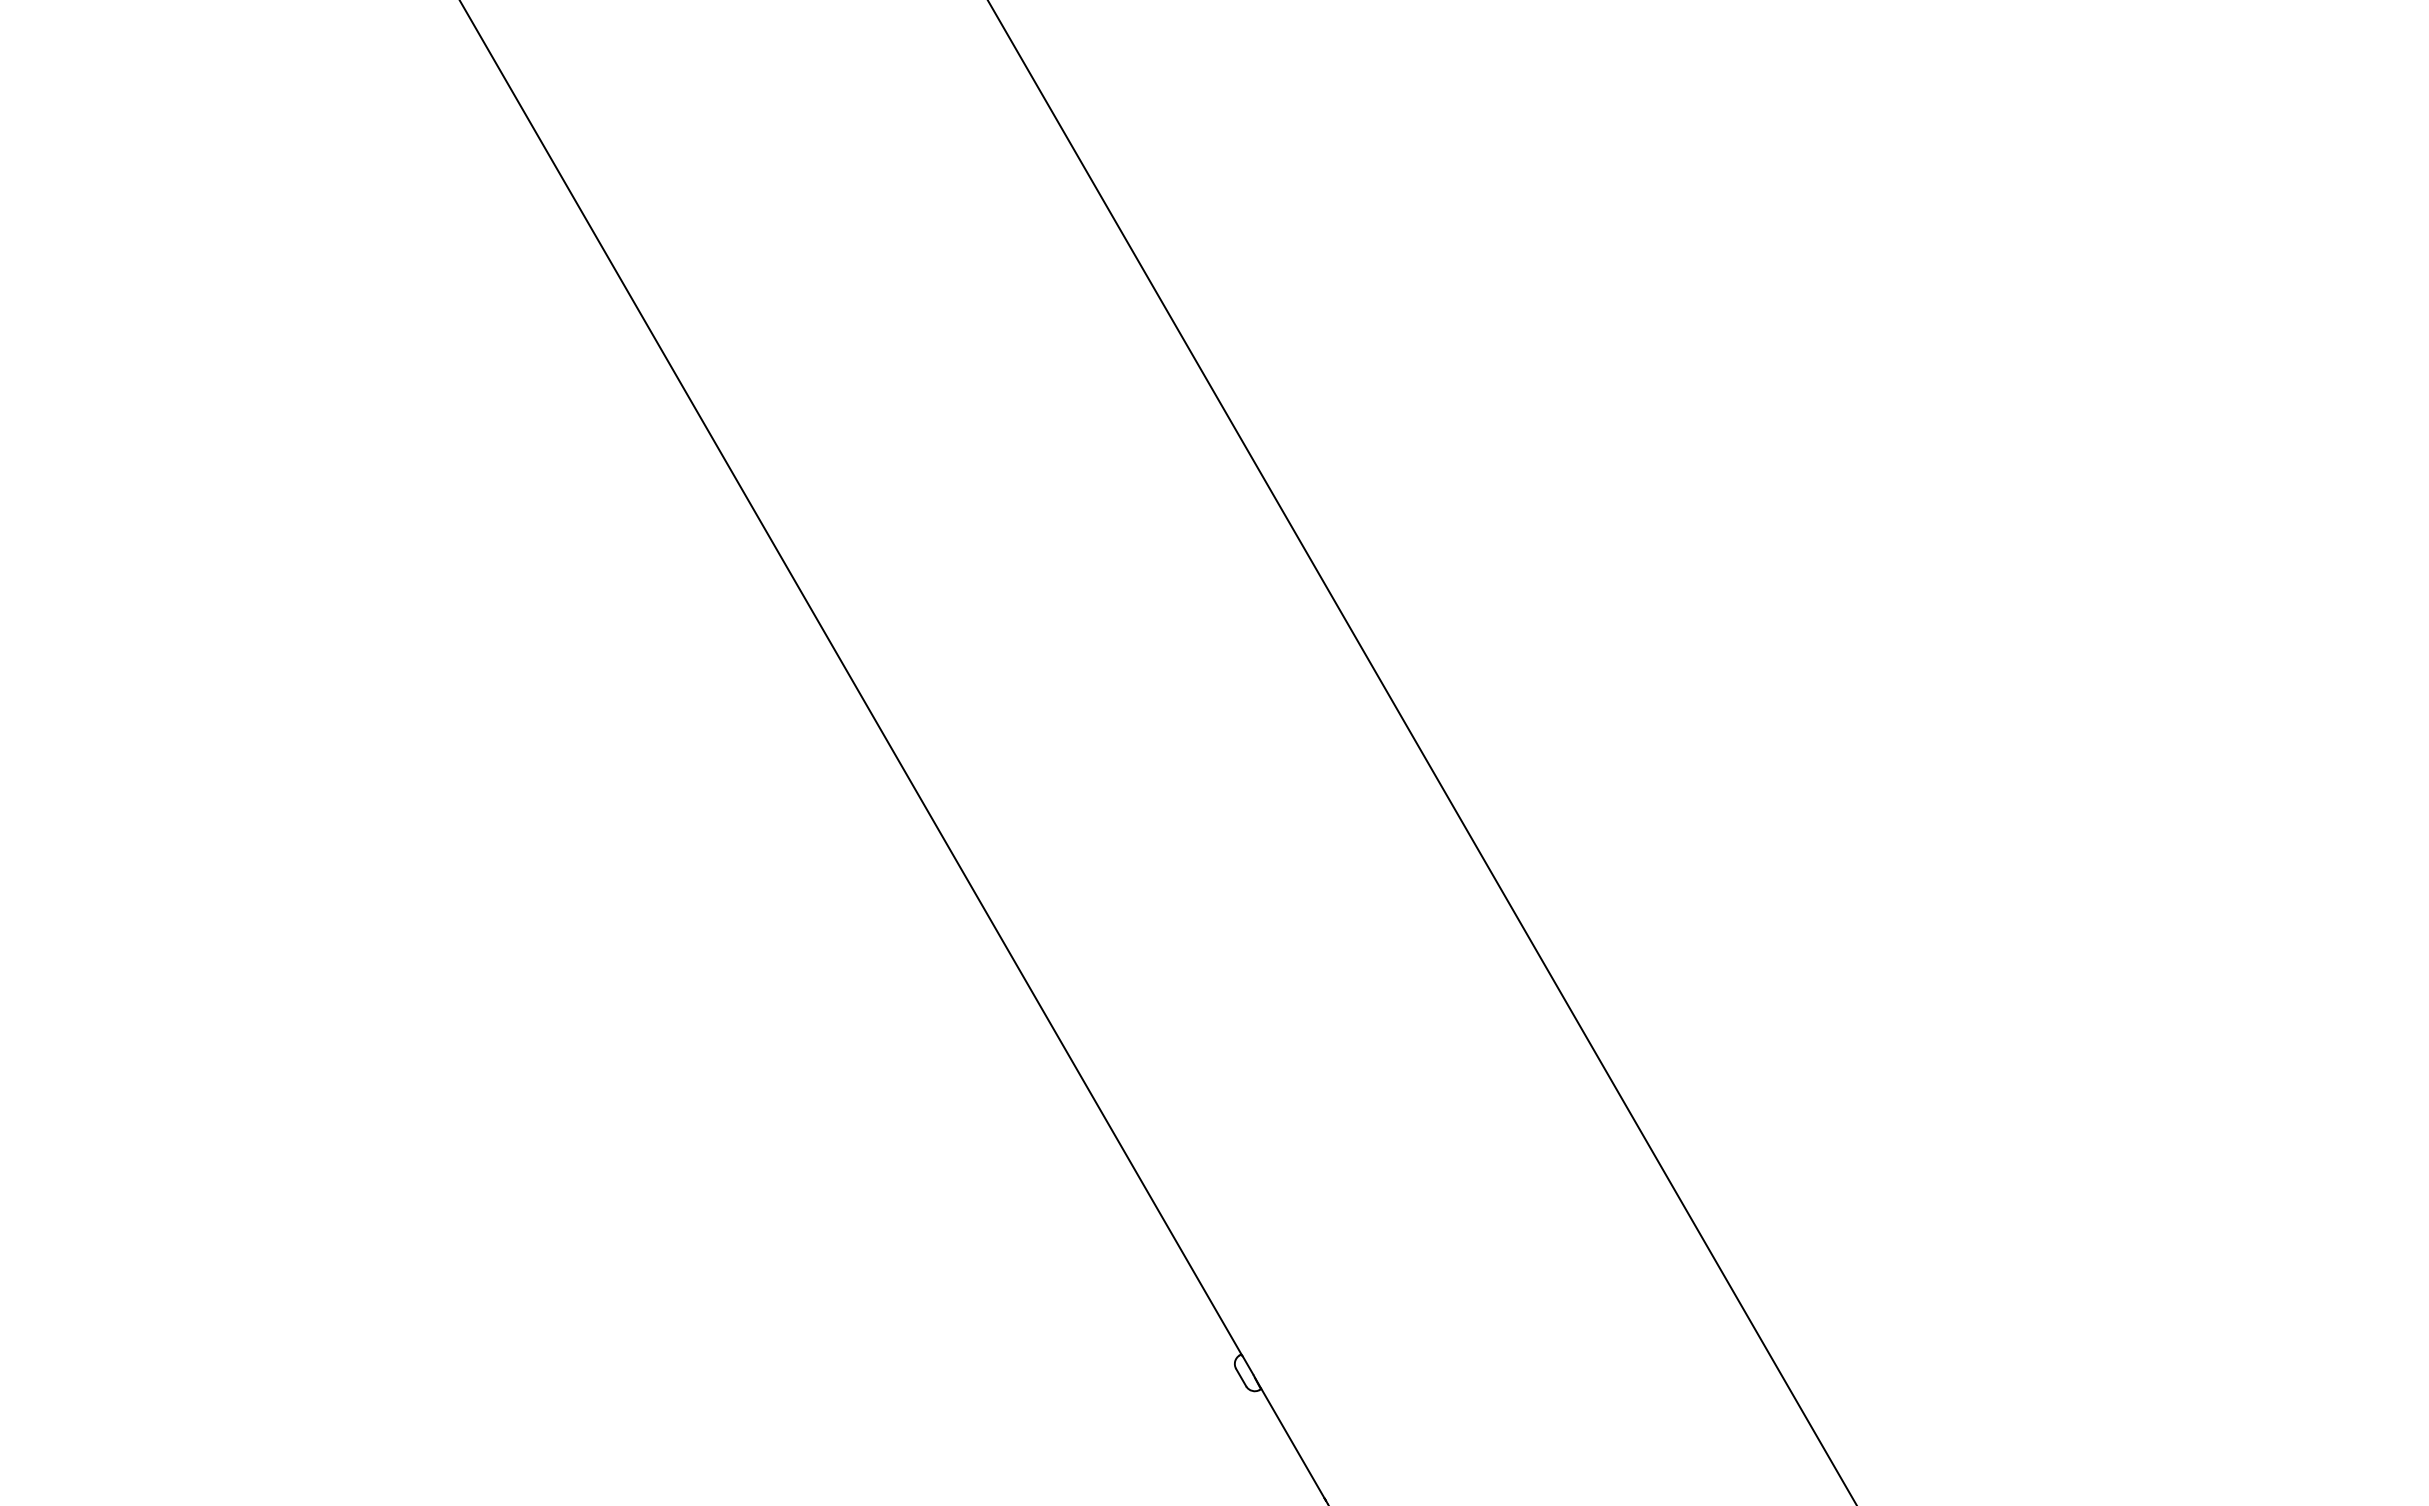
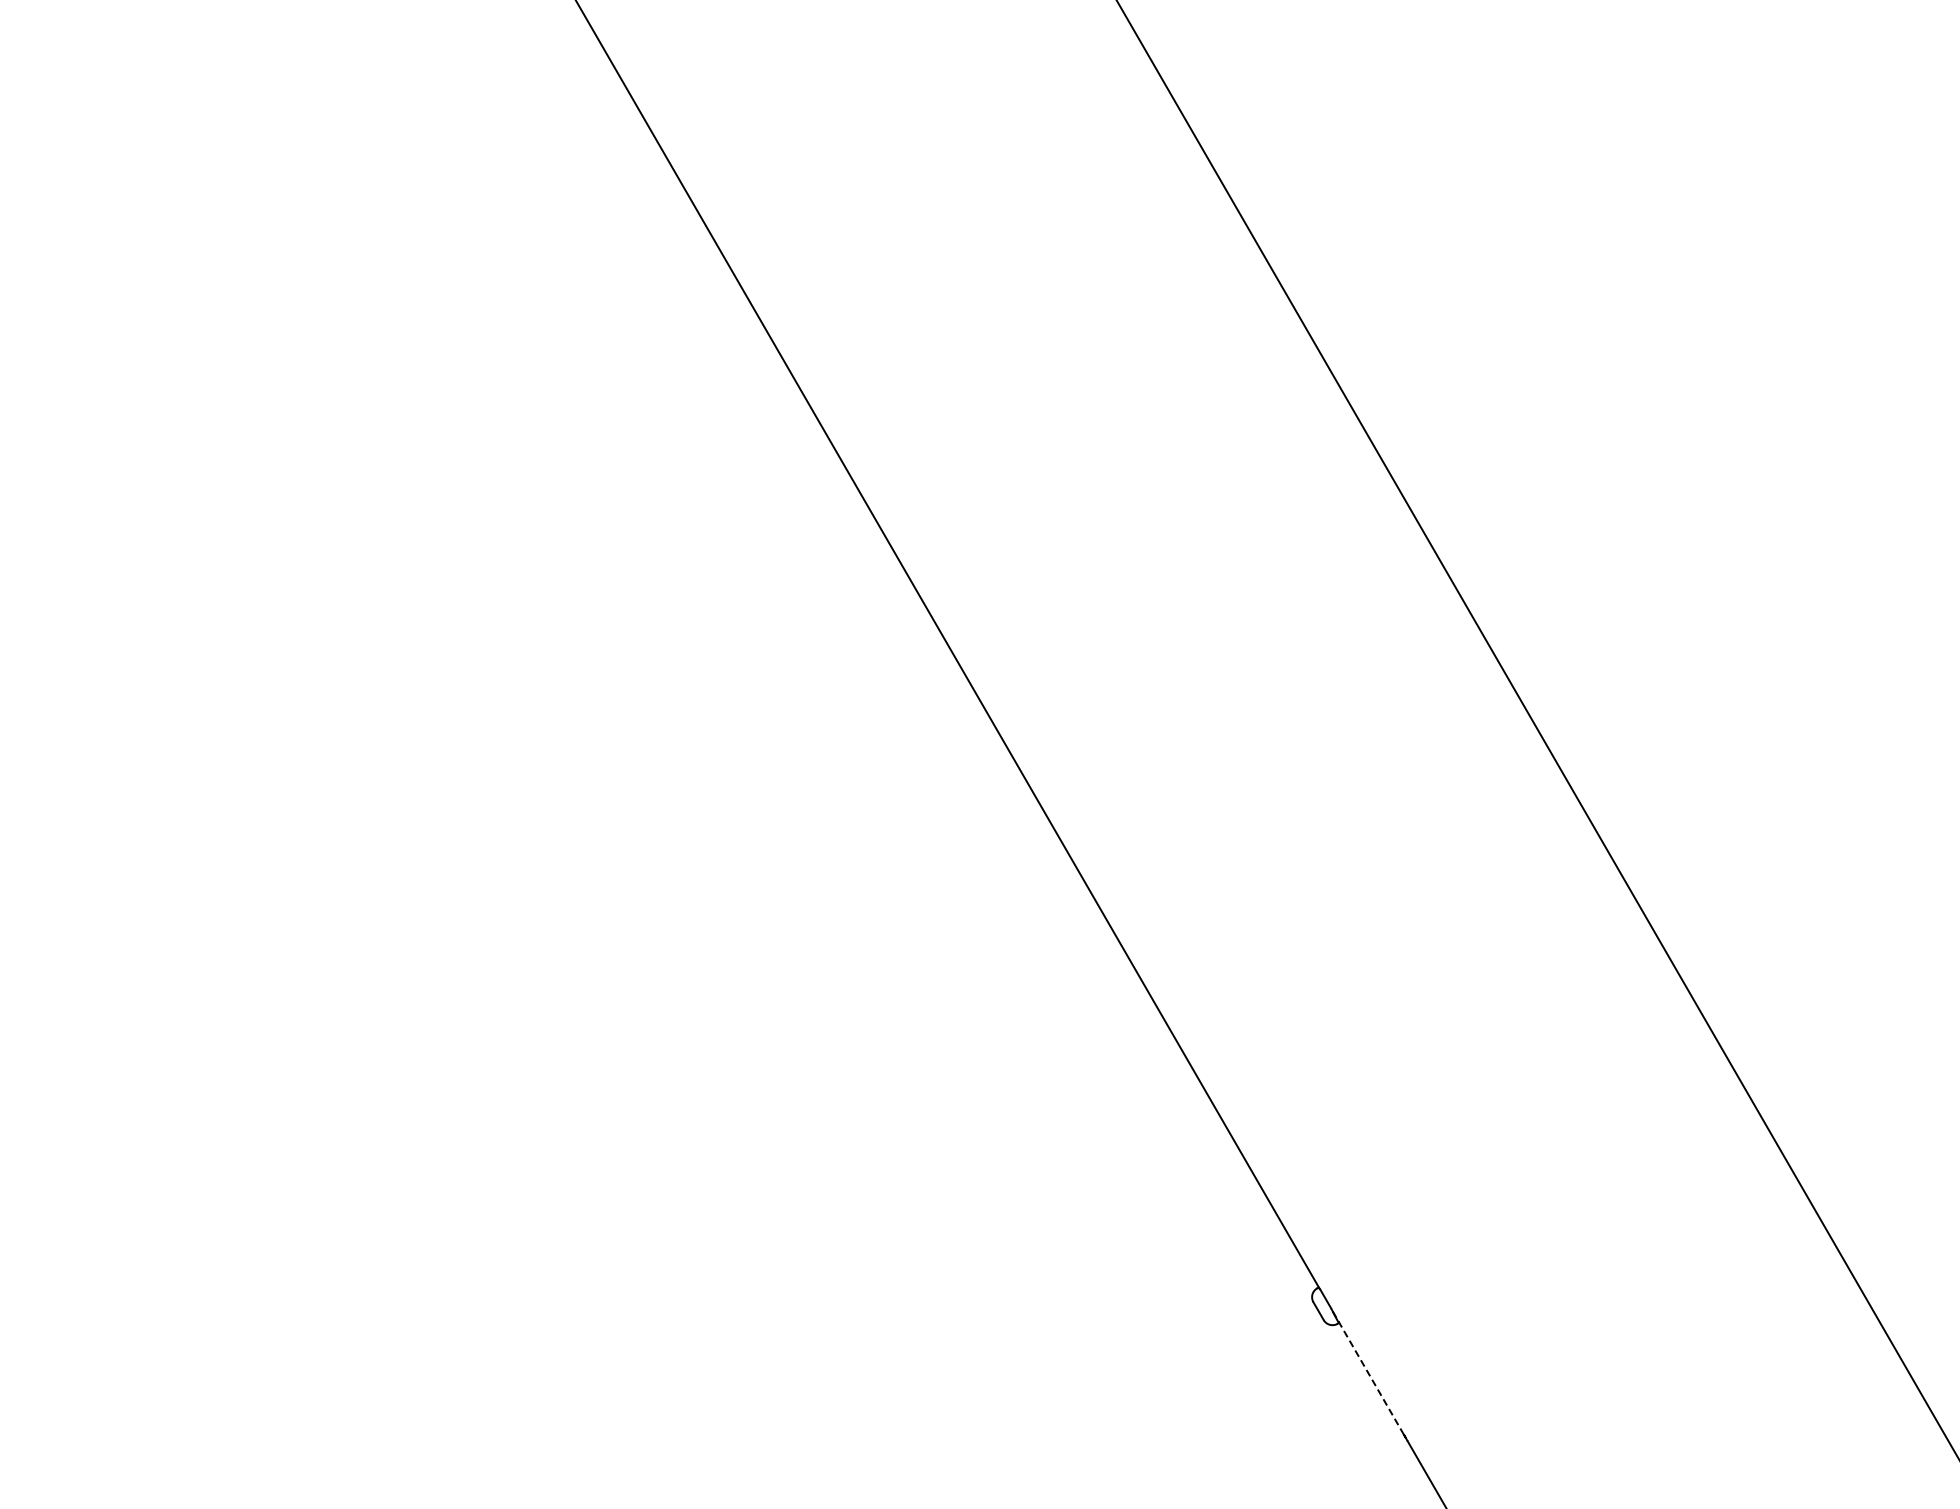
line: (1289, 1438) -> (1368, 1373), solid -> dashed

